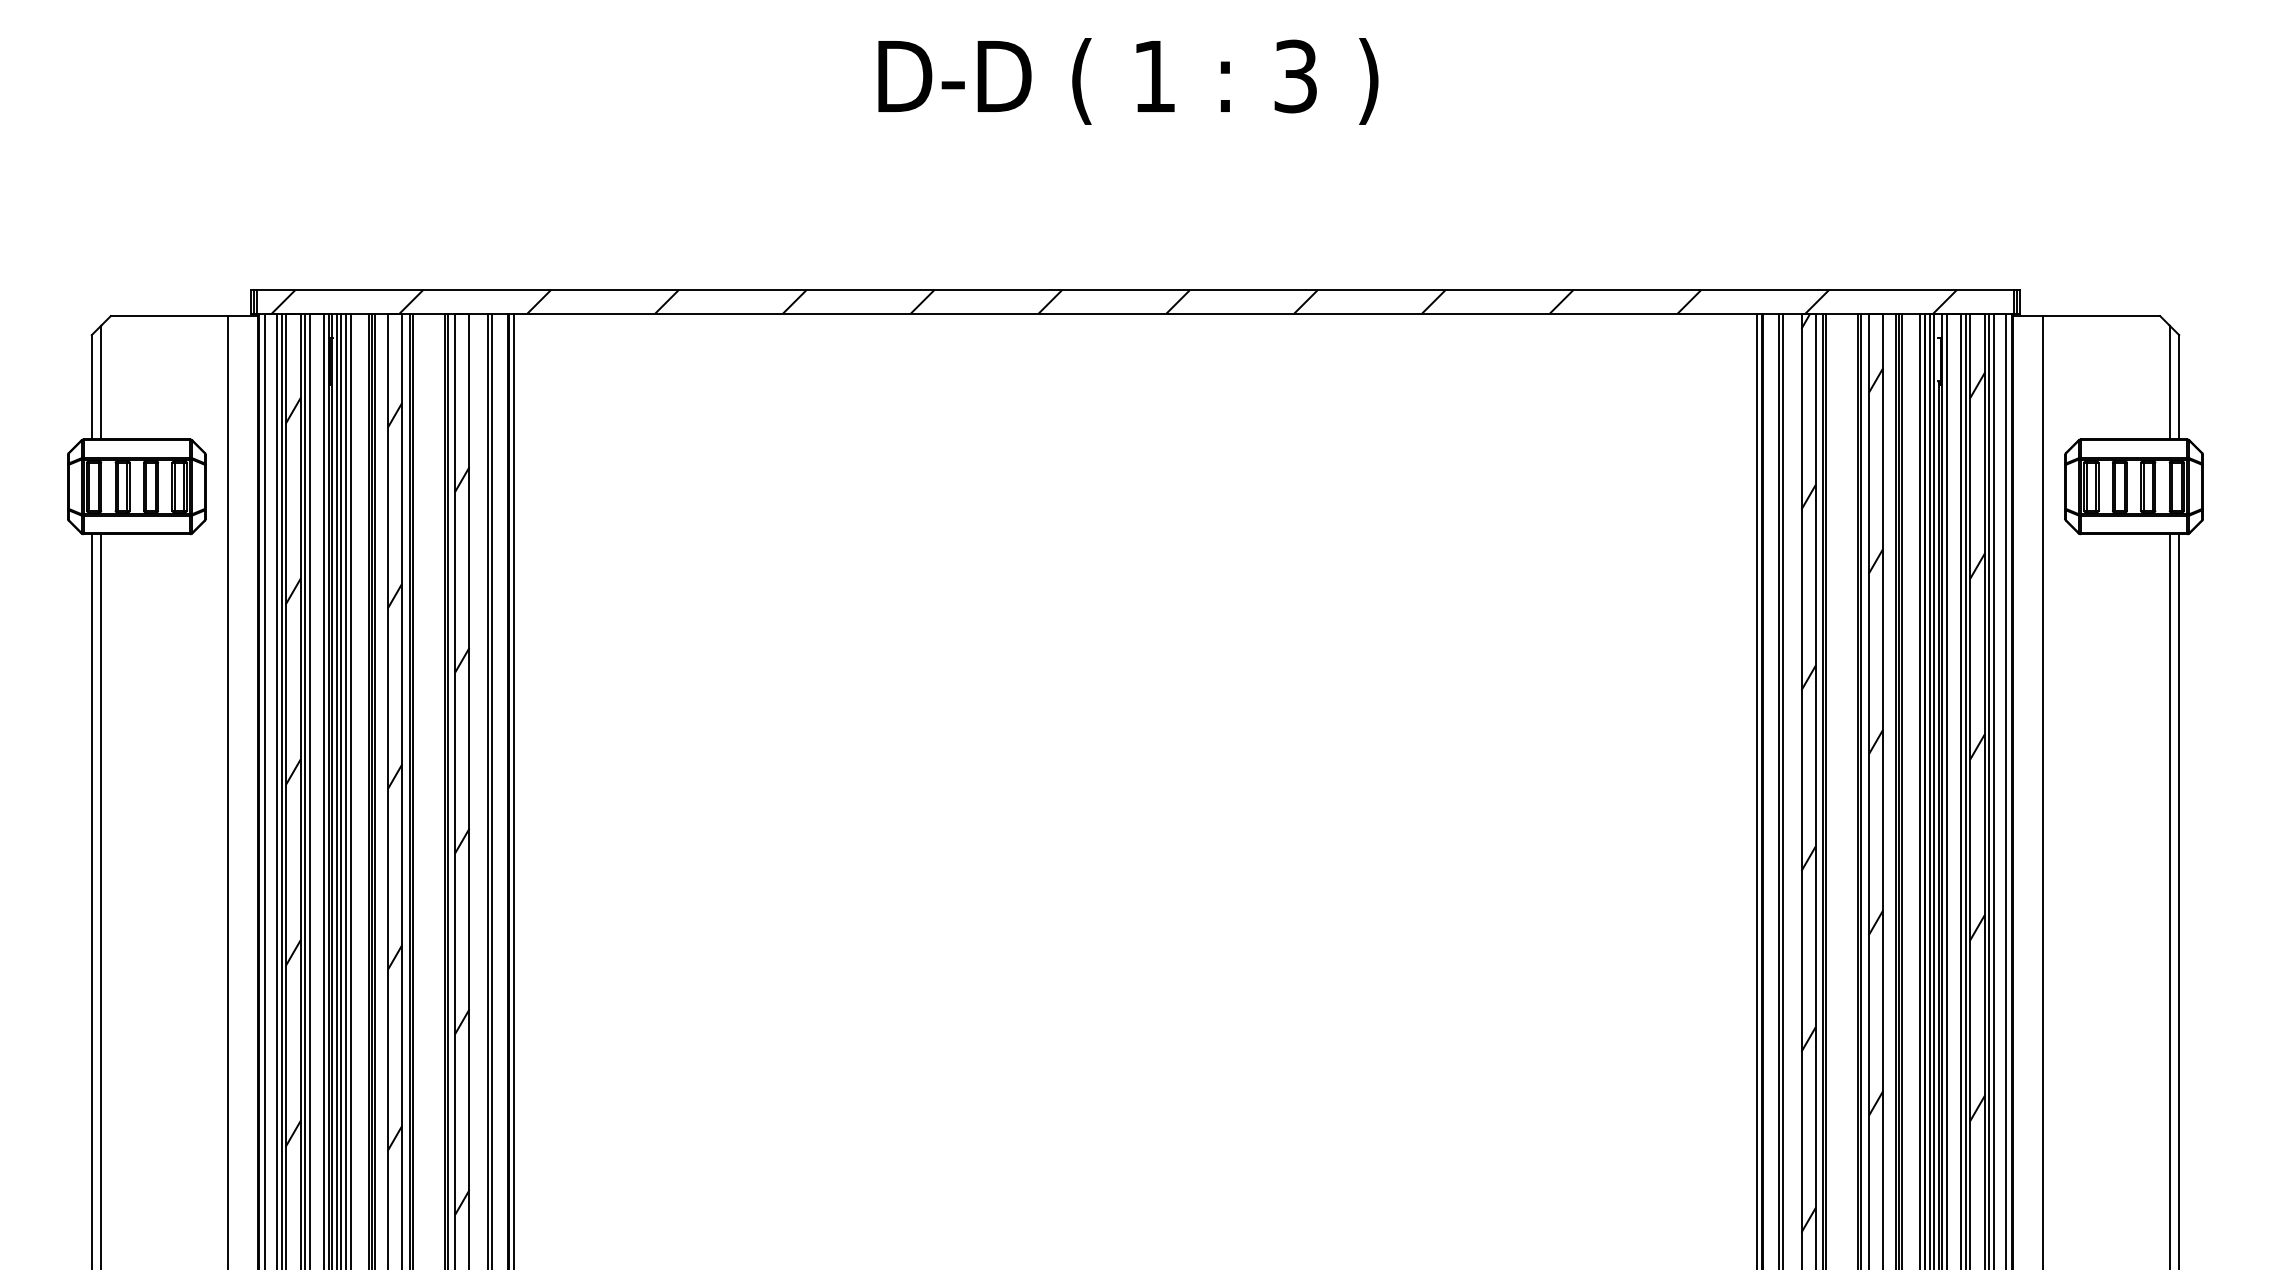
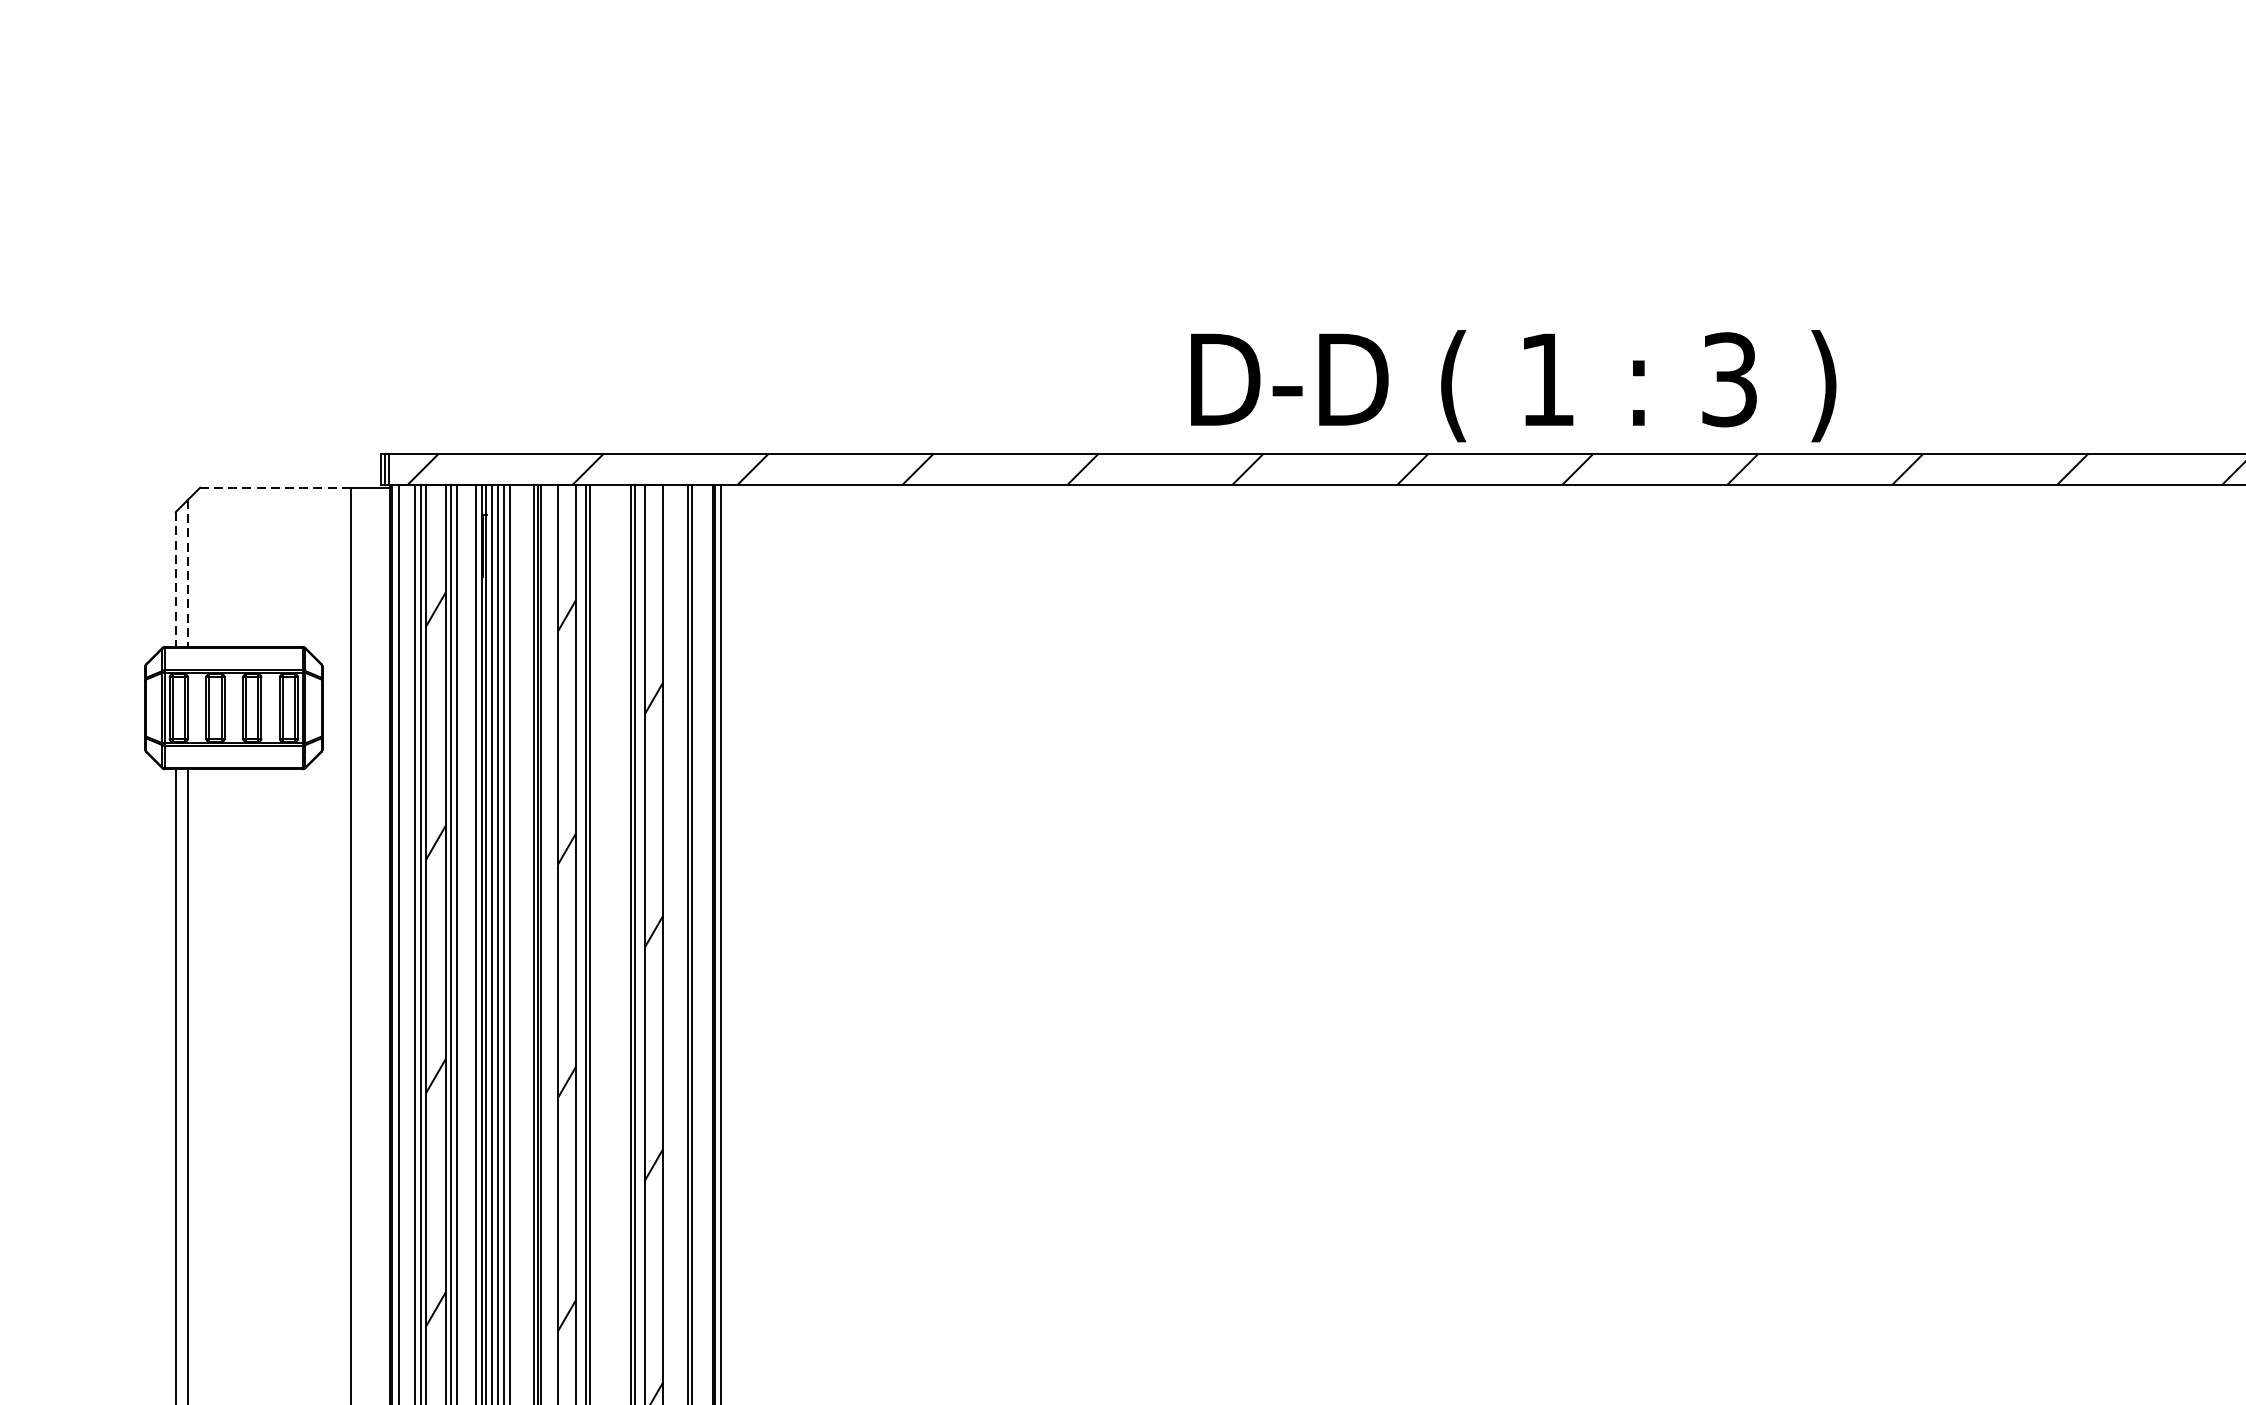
text: (1128, 81) -> (1513, 386), moved
line: (168, 316) -> (274, 488), solid -> dashed
line: (101, 382) -> (188, 573), solid -> dashed
line: (91, 387) -> (175, 579), solid -> dashed

